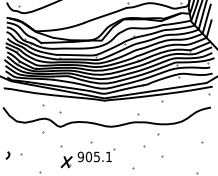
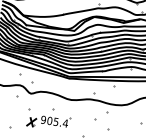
text: (108, 156) -> (65, 123), 905.1 -> 905.4

